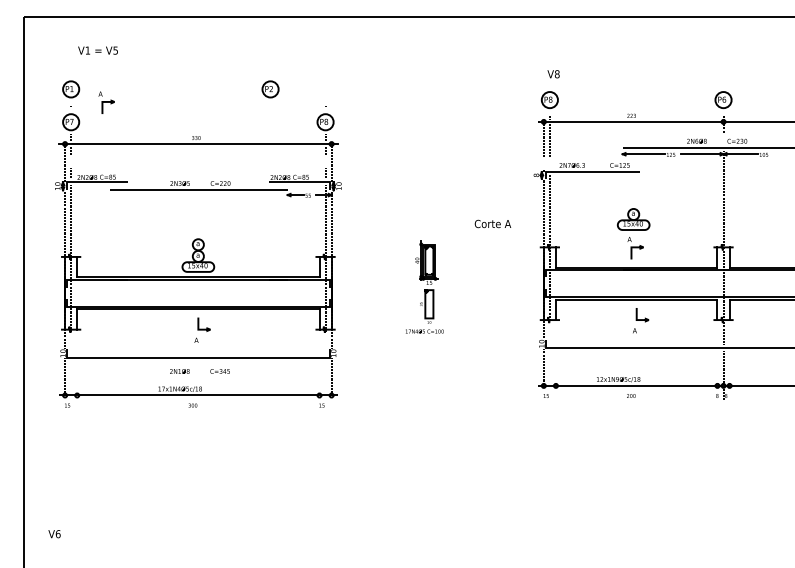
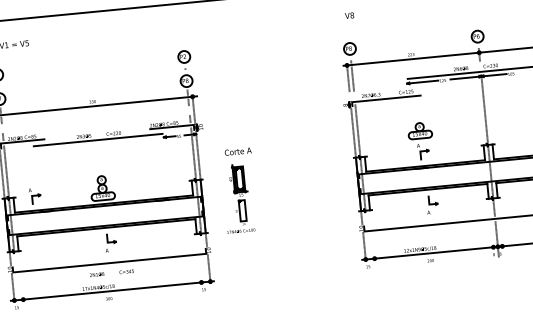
text: (553, 74) -> (349, 15), moved
part: (270, 89) -> (184, 57), moved
part: (106, 102) -> (35, 196), moved
text: (492, 223) -> (237, 151), moved
part: (424, 286) -> (237, 198), moved

